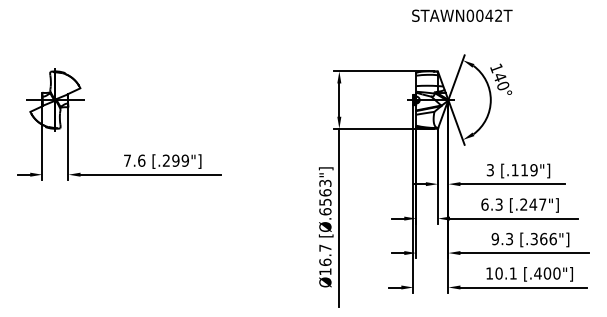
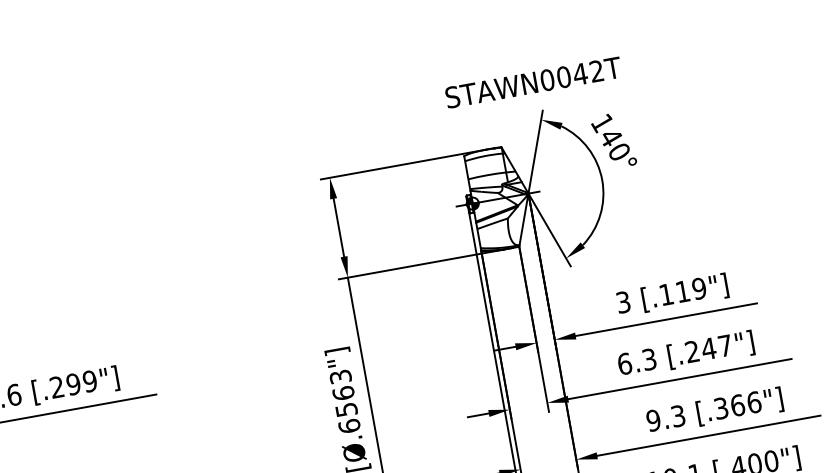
text: (462, 15) -> (533, 82), moved

